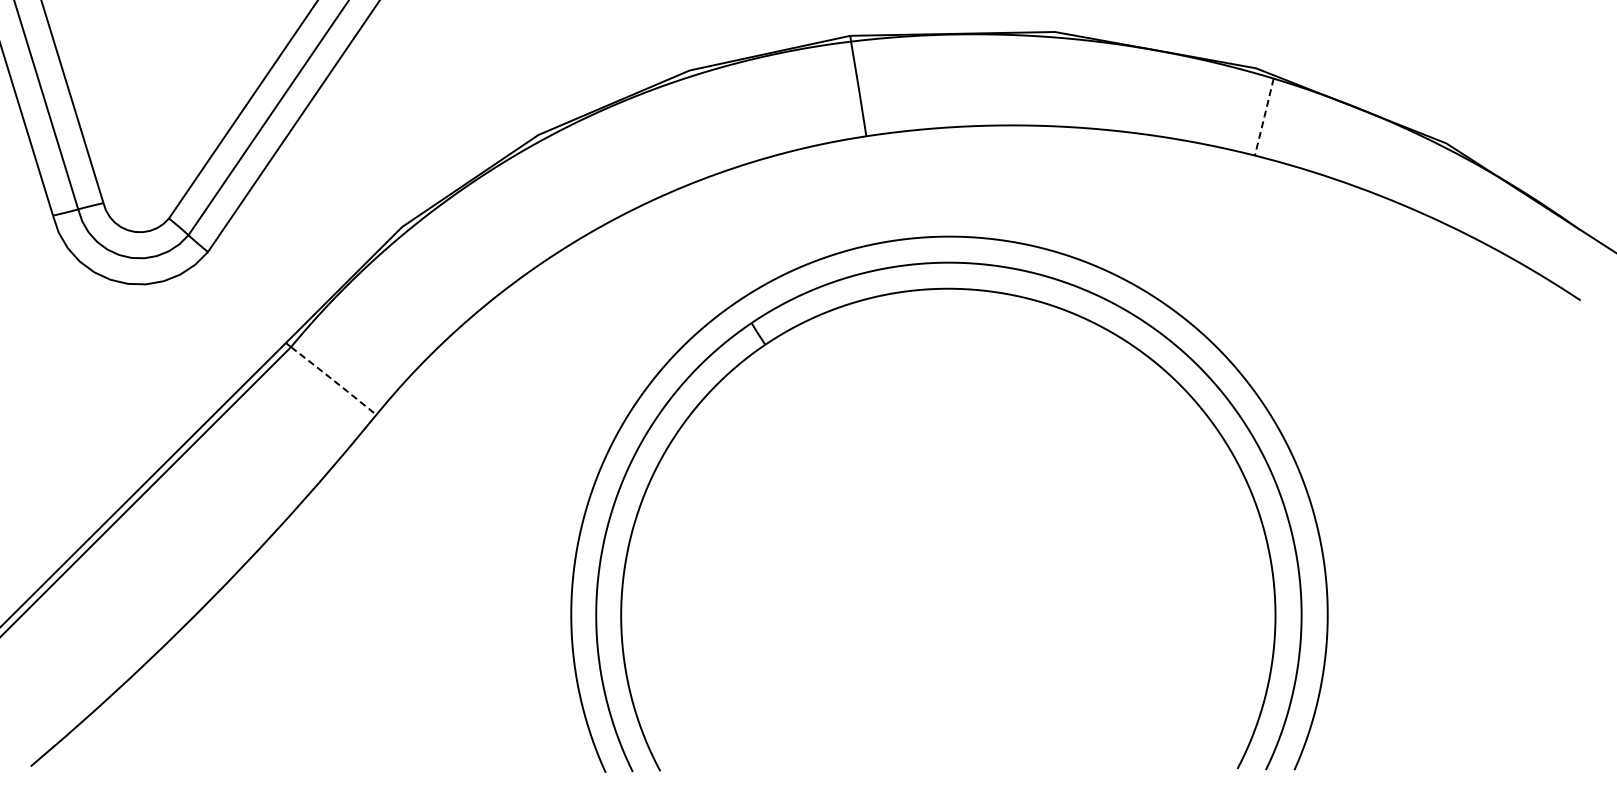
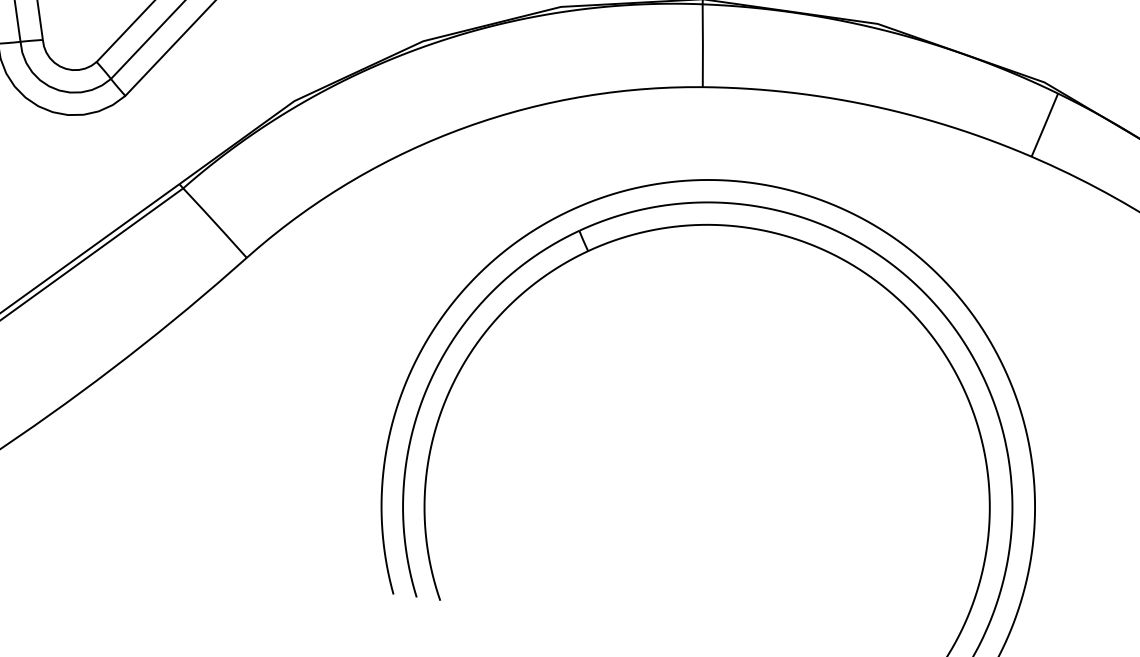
line: (1264, 117) -> (1044, 125), dashed -> solid
line: (334, 380) -> (215, 222), dashed -> solid

